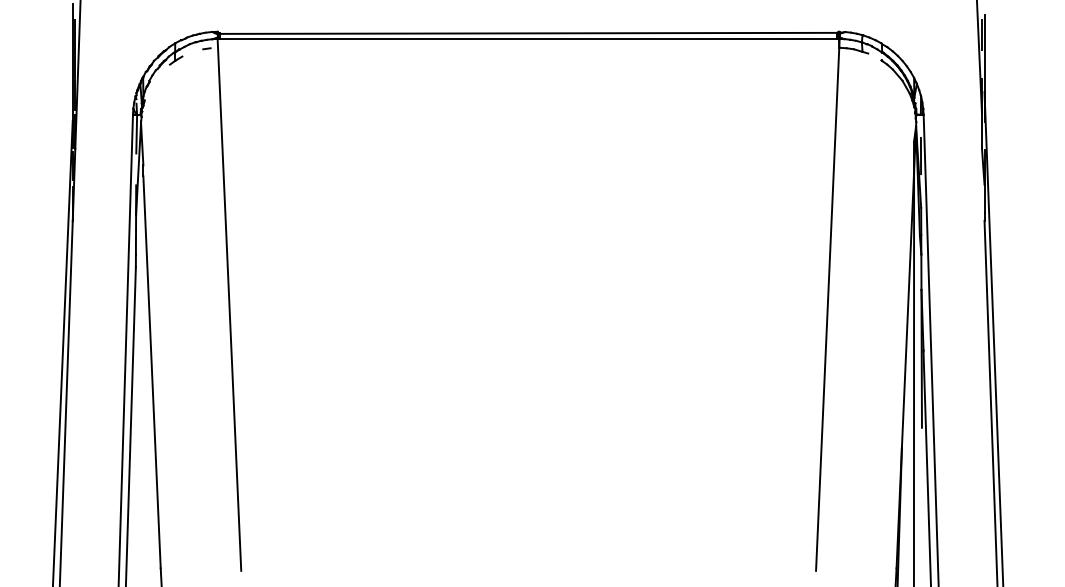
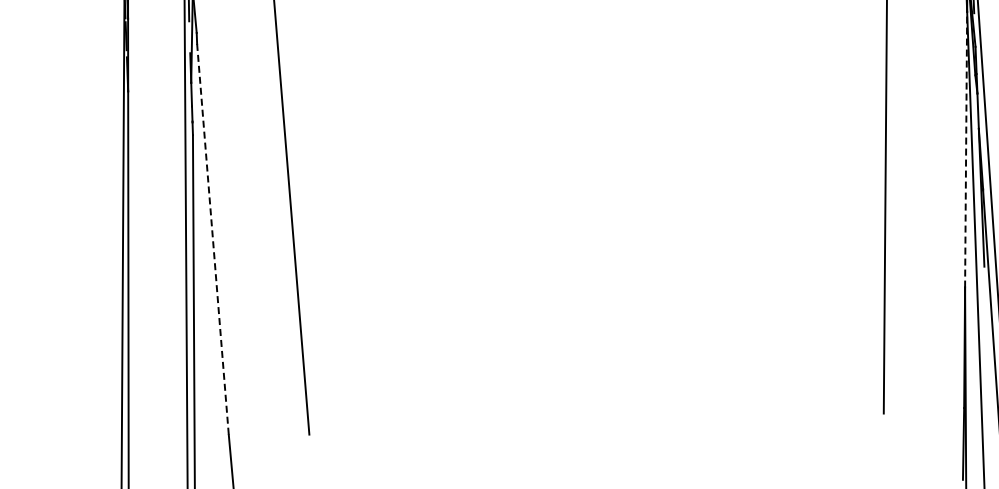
line: (907, 310) -> (965, 150), solid -> dashed
line: (152, 372) -> (213, 239), solid -> dashed

